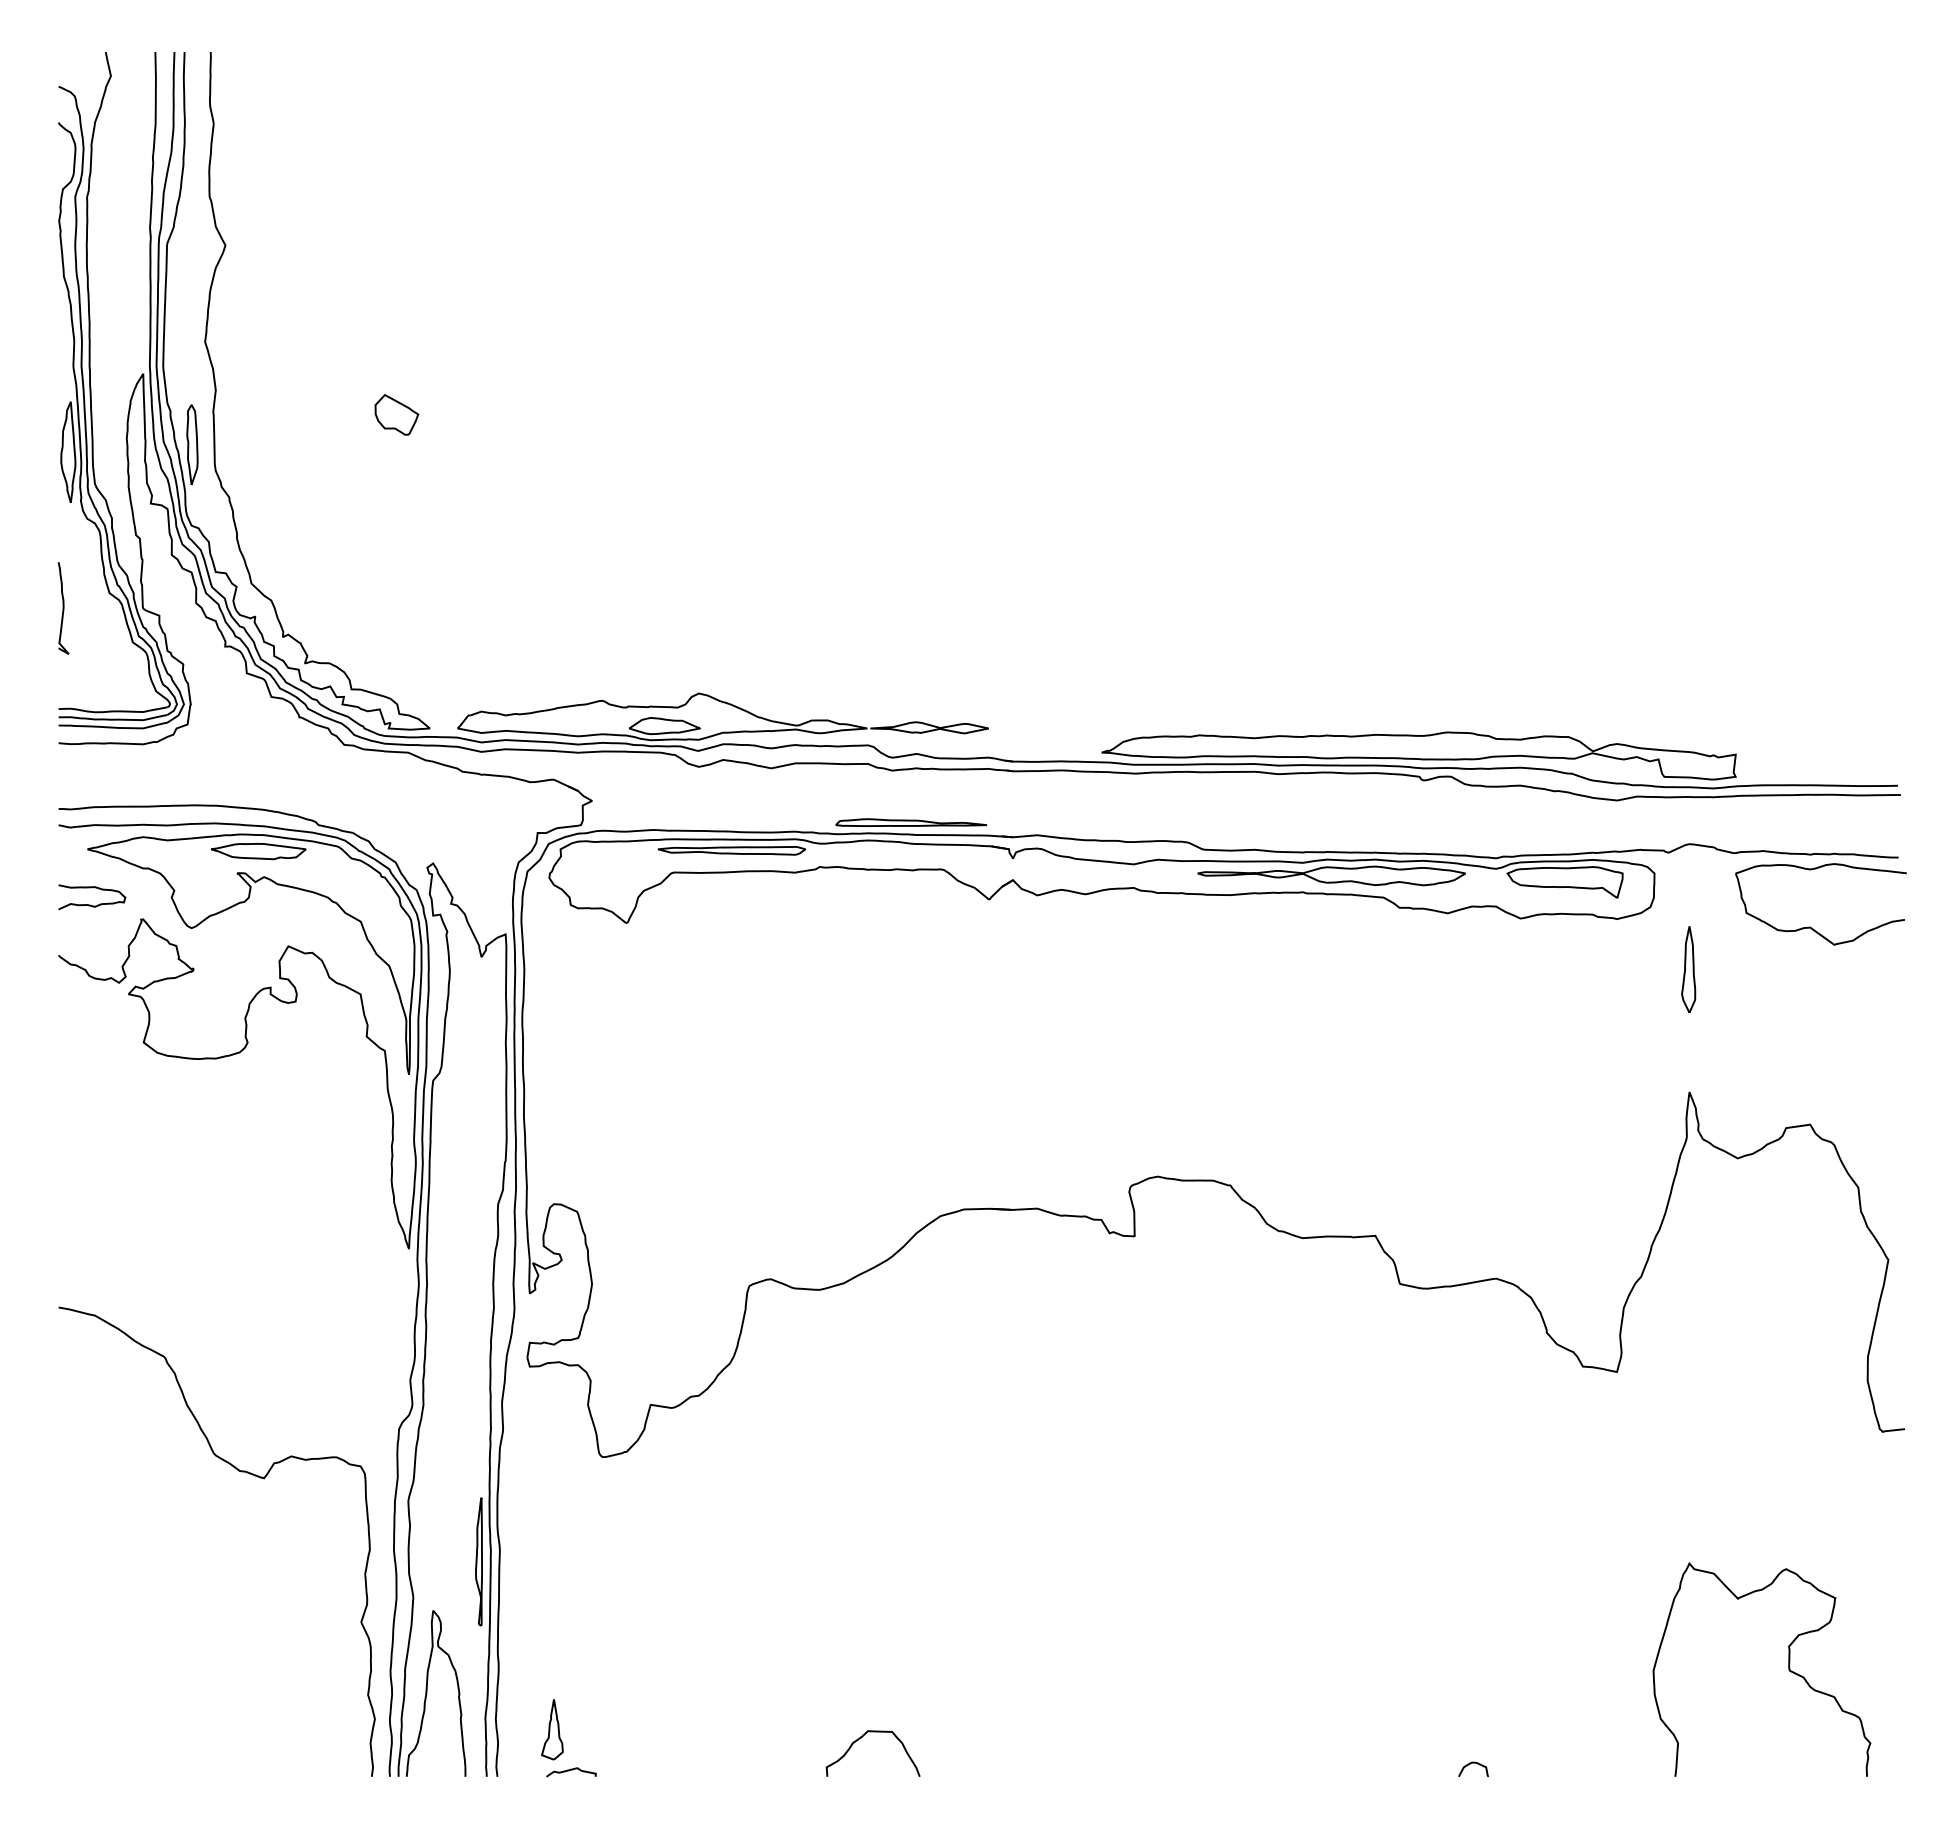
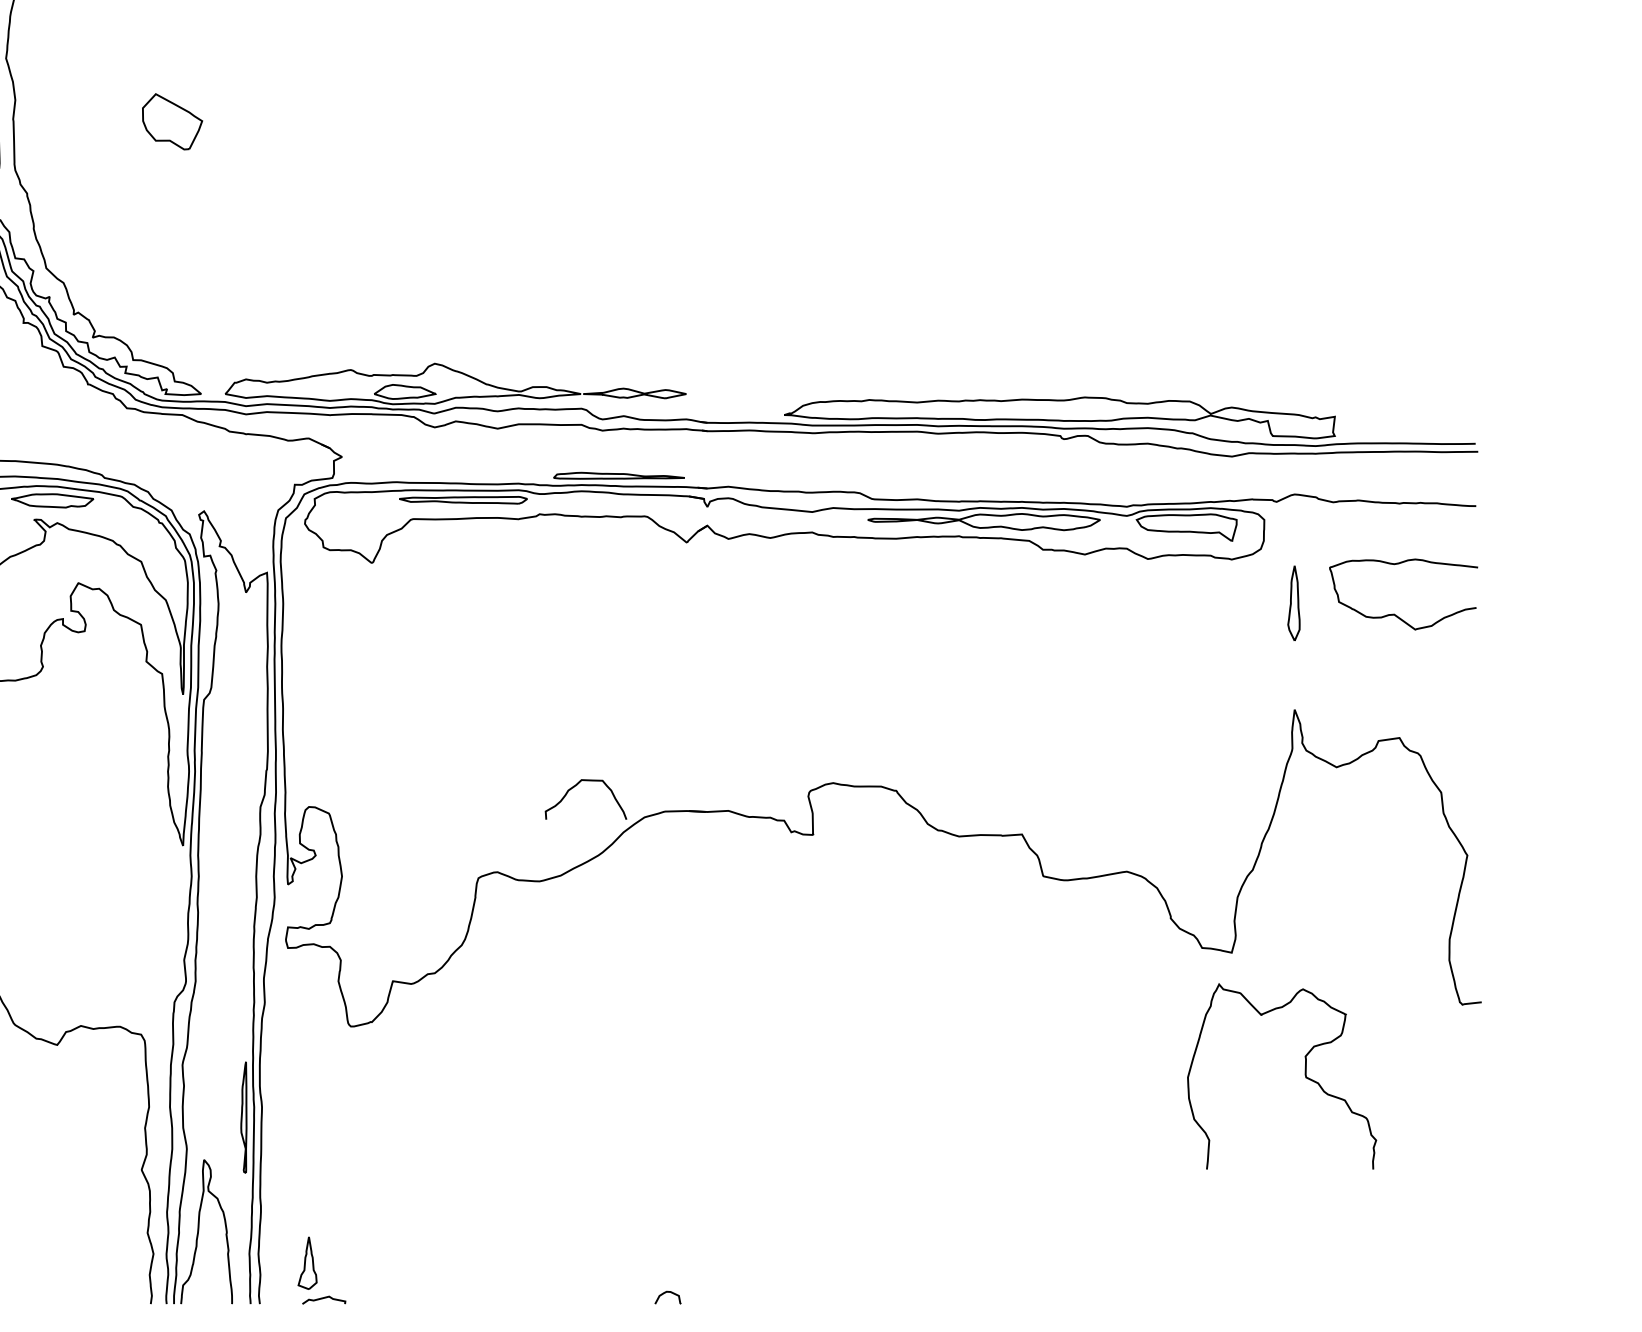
part: (396, 414) -> (172, 121), size x1.6
curve: (1810, 926) -> (1394, 613), moved
curve: (1788, 1669) -> (1305, 1076), moved
curve: (861, 1738) -> (575, 786), moved
curve: (1470, 1764) -> (665, 1293), moved

